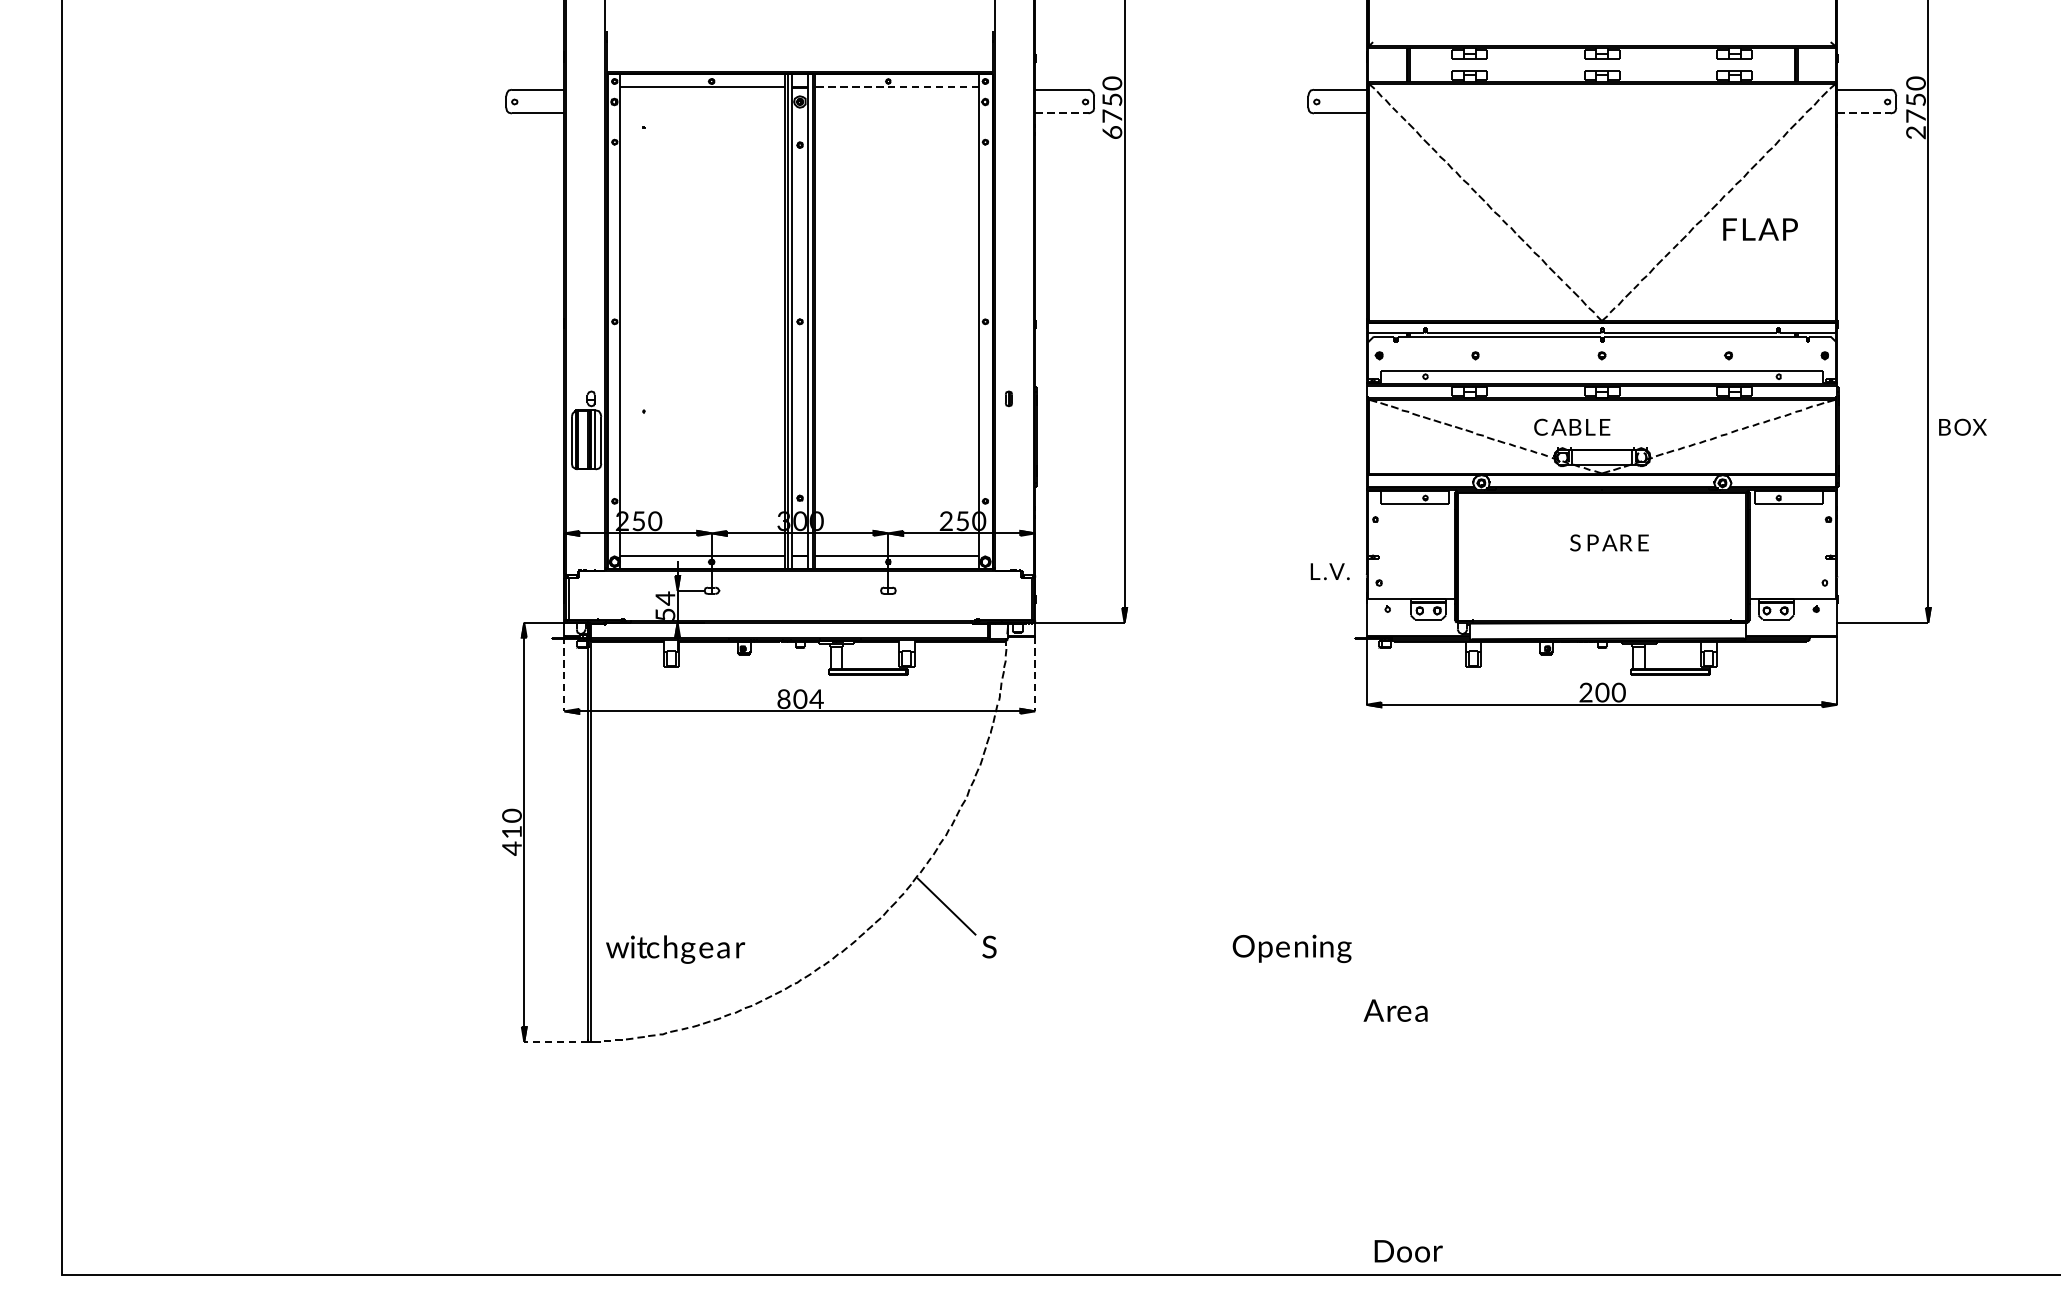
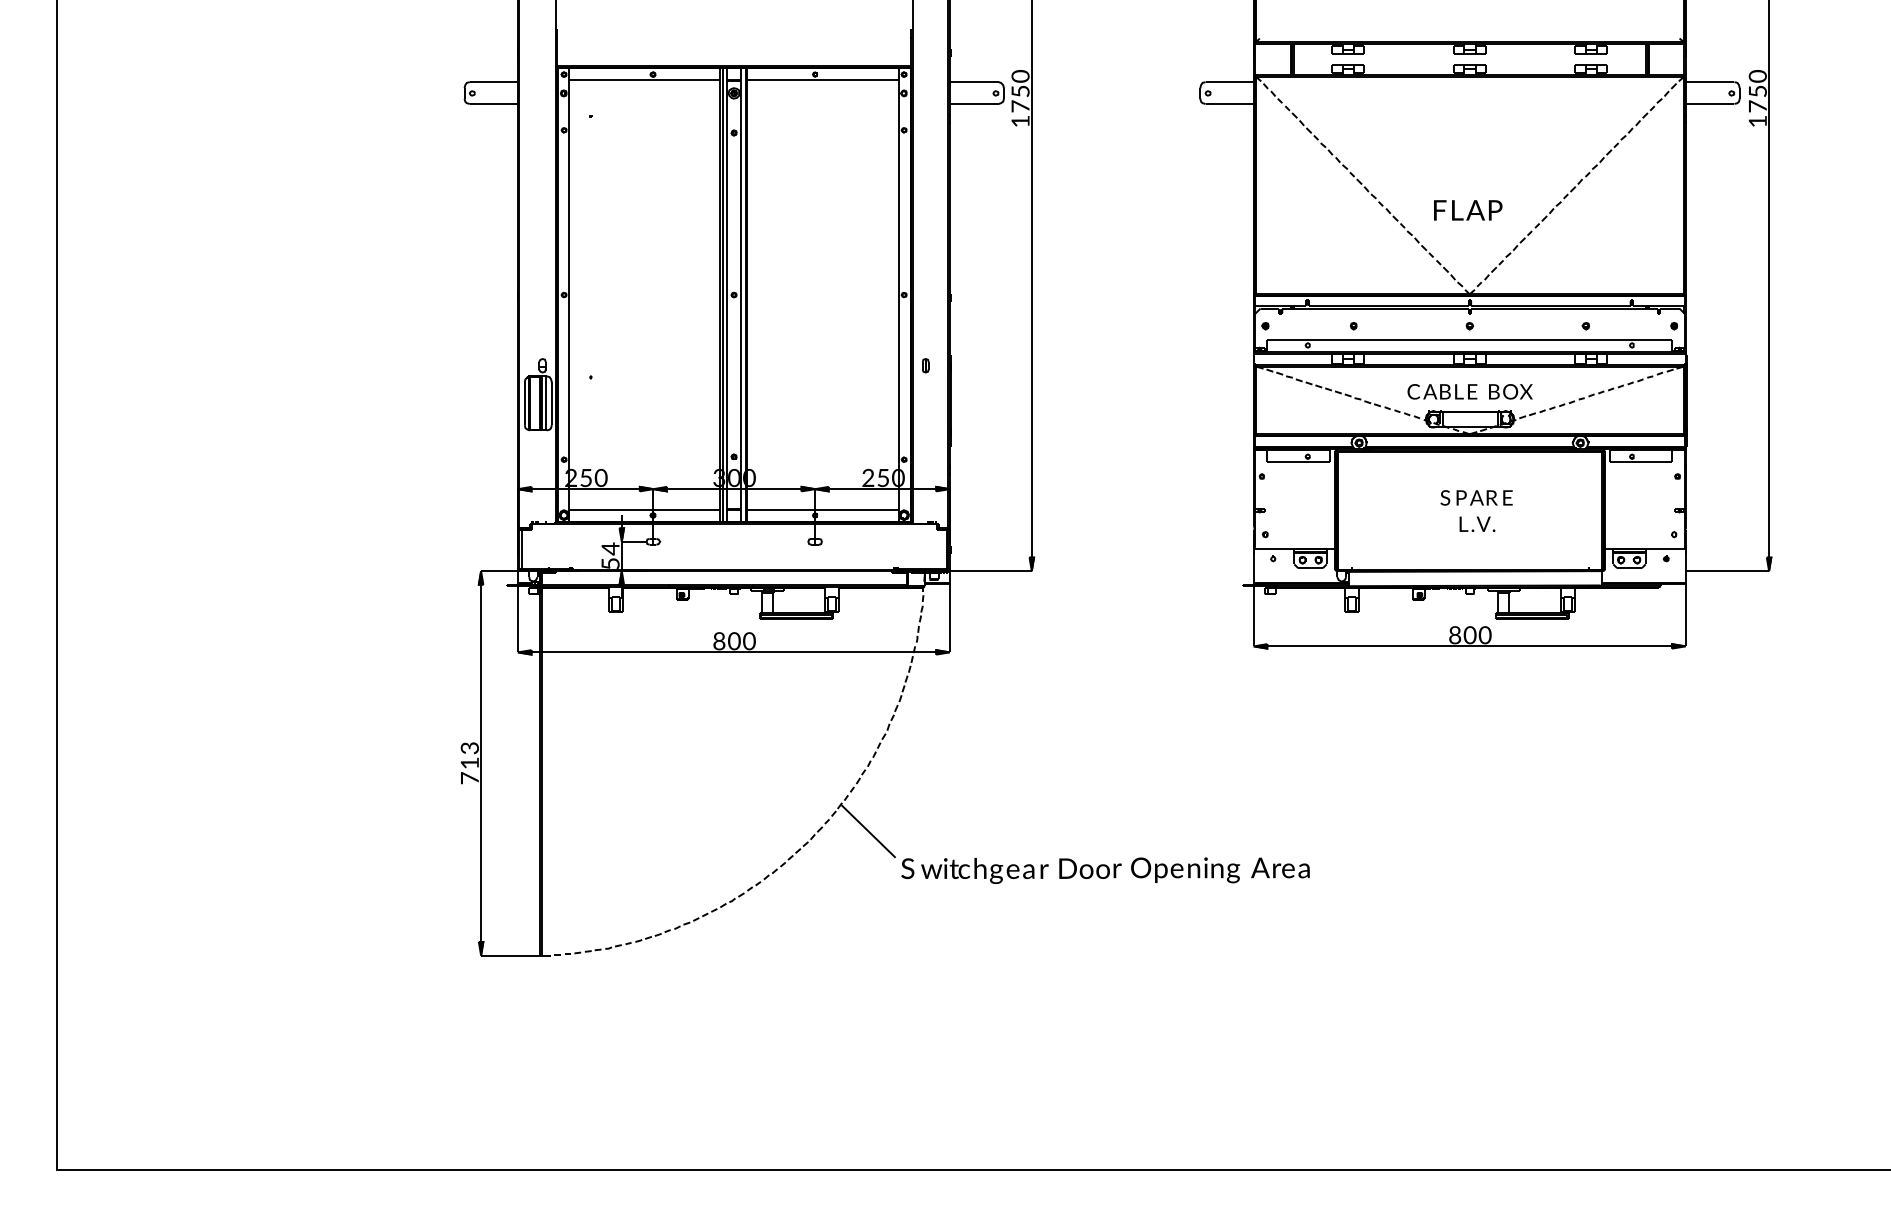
line: (897, 86) -> (823, 79), dashed -> solid
line: (1062, 112) -> (974, 103), dashed -> solid
line: (1864, 112) -> (1710, 103), dashed -> solid
text: (1112, 132) -> (1020, 121), 6 -> 1
text: (1915, 132) -> (1757, 121), 2 -> 1
text: (1760, 229) -> (1468, 210), moved
text: (1962, 426) -> (1510, 391), moved
text: (1330, 570) -> (1477, 523), moved
line: (563, 673) -> (517, 617), dashed -> solid
line: (1034, 673) -> (949, 617), dashed -> solid
text: (1586, 692) -> (1455, 635), 2 -> 8
text: (815, 699) -> (748, 641), 4 -> 0
text: (511, 815) -> (469, 747), 0 -> 3
text: (511, 848) -> (469, 778), 4 -> 7
text: (675, 949) -> (984, 870), moved
text: (1395, 1010) -> (1280, 867), moved
line: (555, 1041) -> (509, 955), dashed -> solid
text: (1408, 1251) -> (1090, 868), moved

